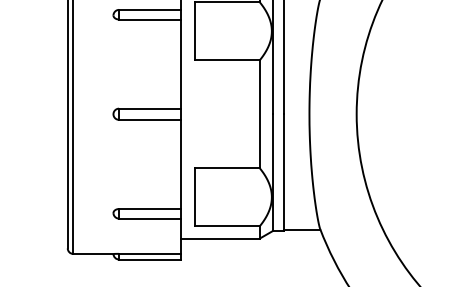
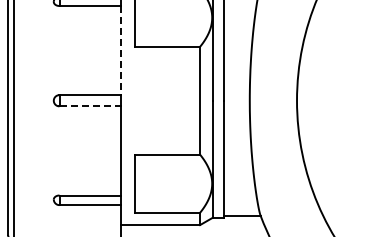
line: (180, 64) -> (120, 50), solid -> dashed
line: (149, 119) -> (89, 105), solid -> dashed

